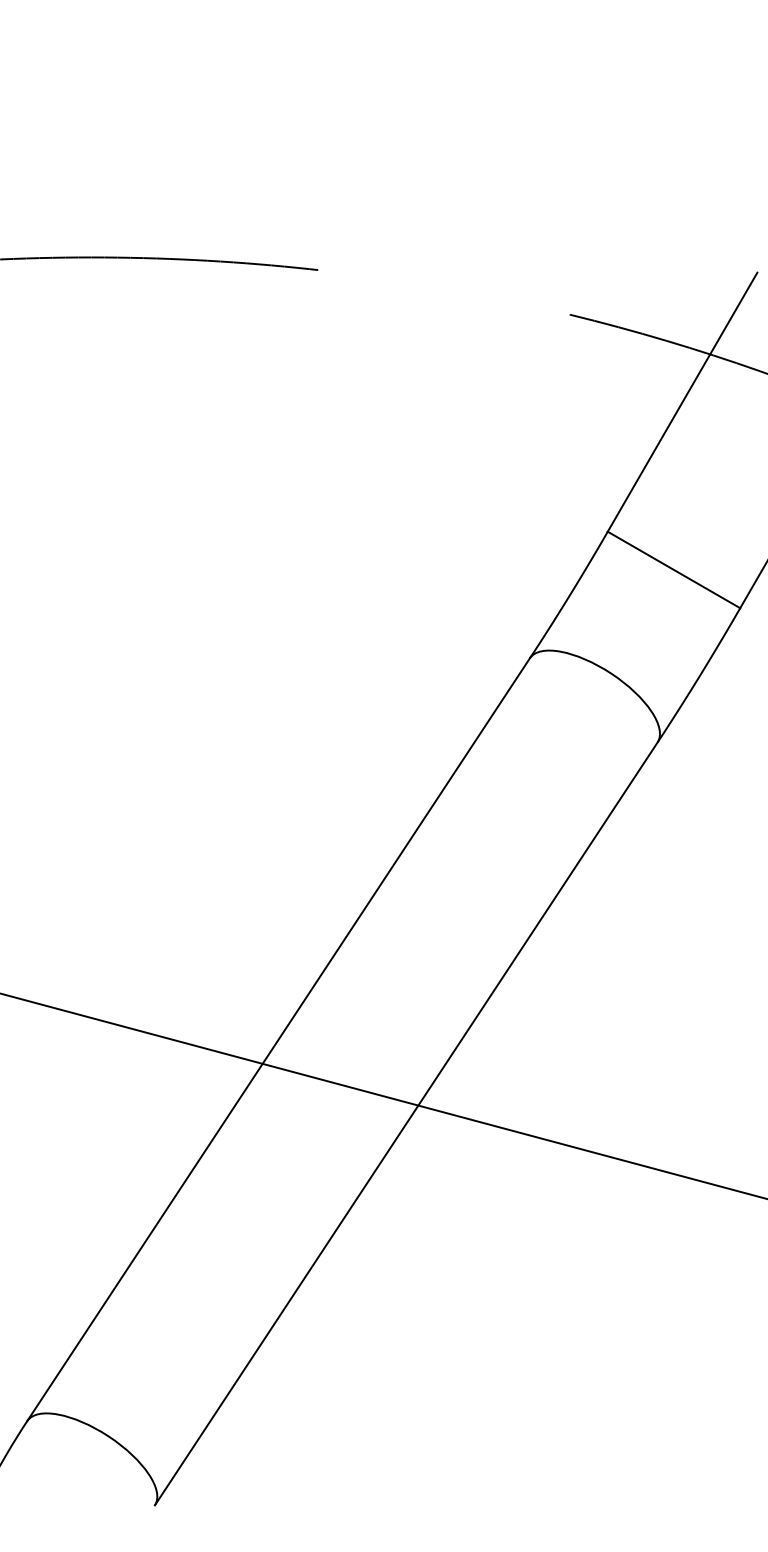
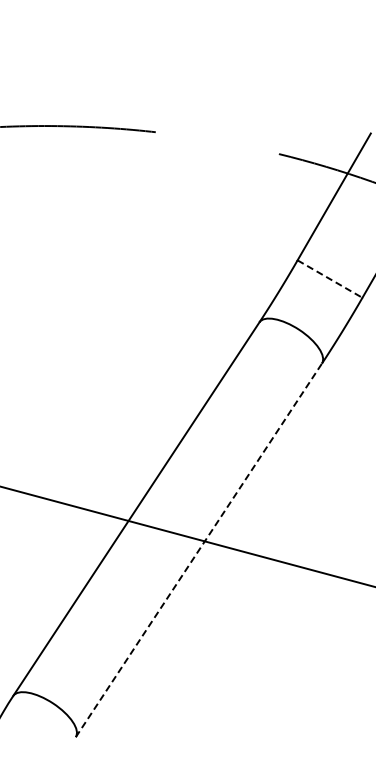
line: (674, 570) -> (330, 279), solid -> dashed
line: (405, 1124) -> (198, 550), solid -> dashed

